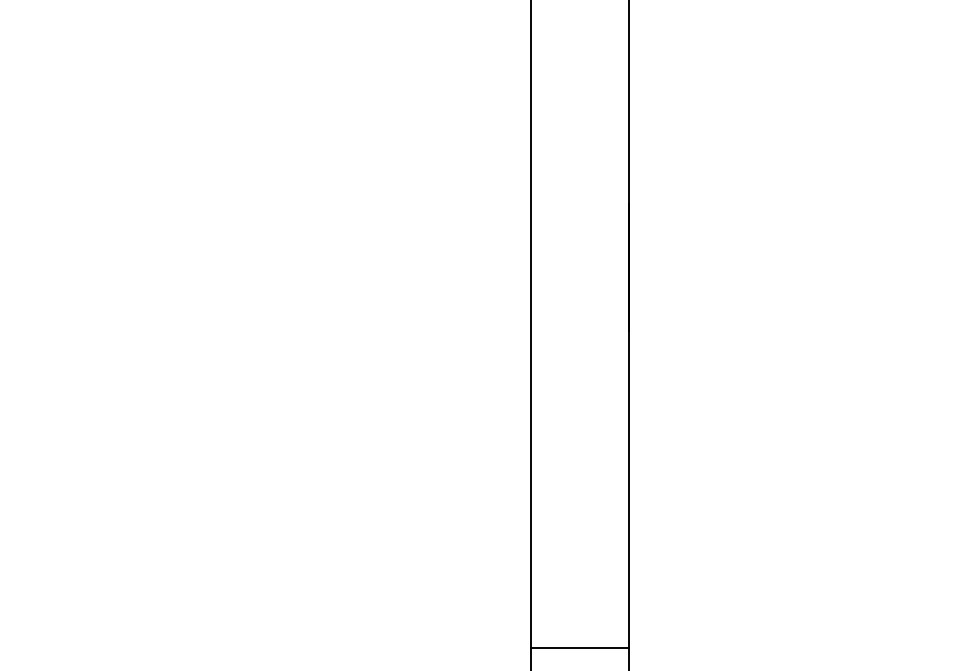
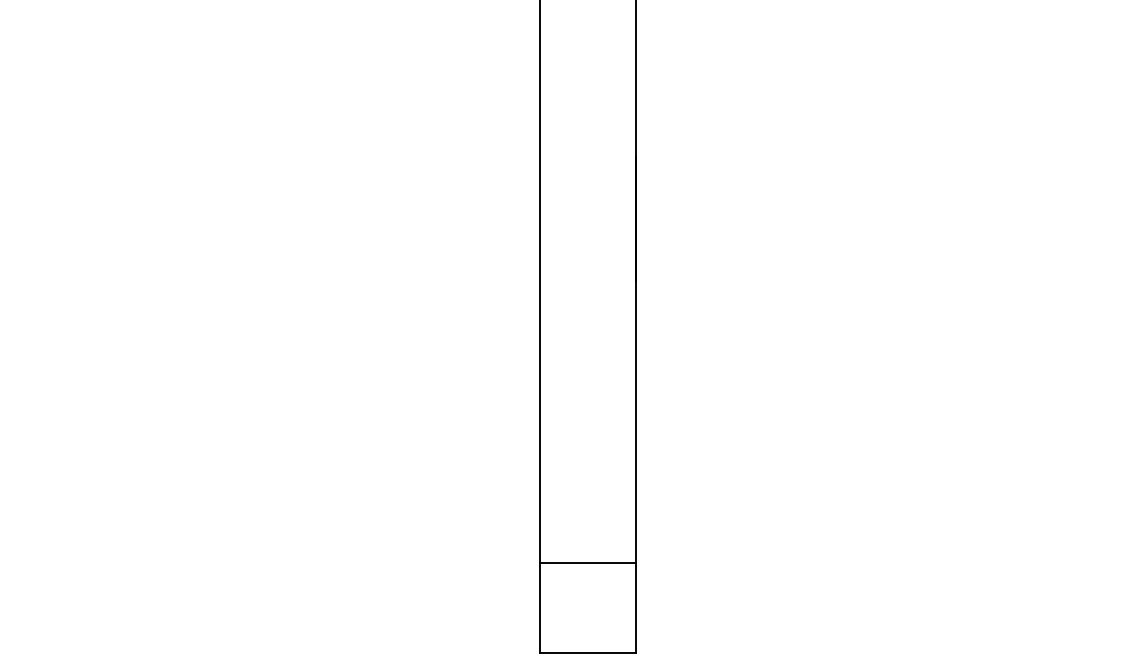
line: (580, 648) -> (588, 562), moved

